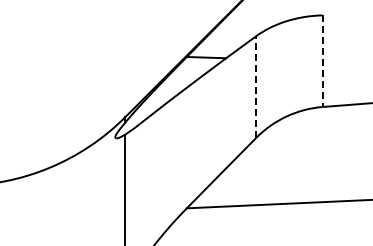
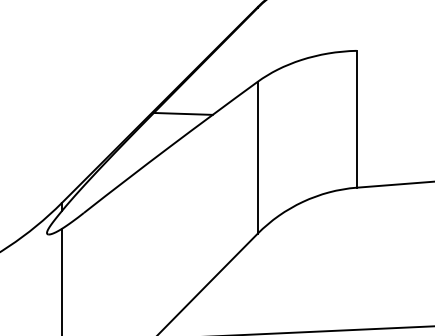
line: (322, 61) -> (356, 119), dashed -> solid
line: (256, 86) -> (257, 157), dashed -> solid

